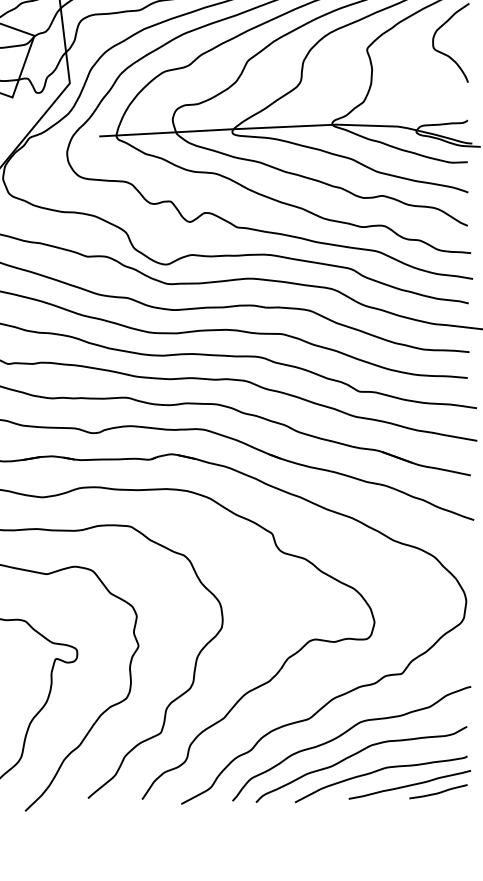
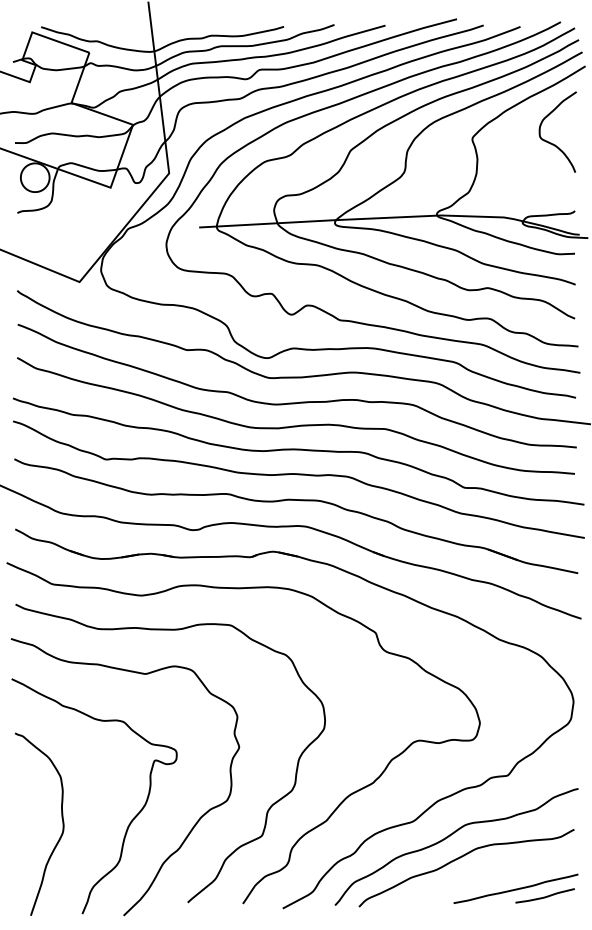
curve: (378, 771) -> (483, 875), removed

